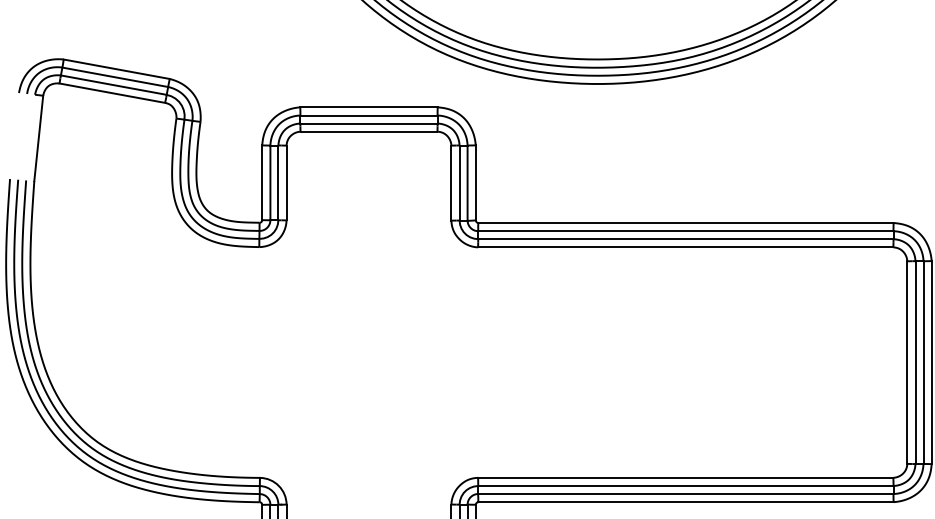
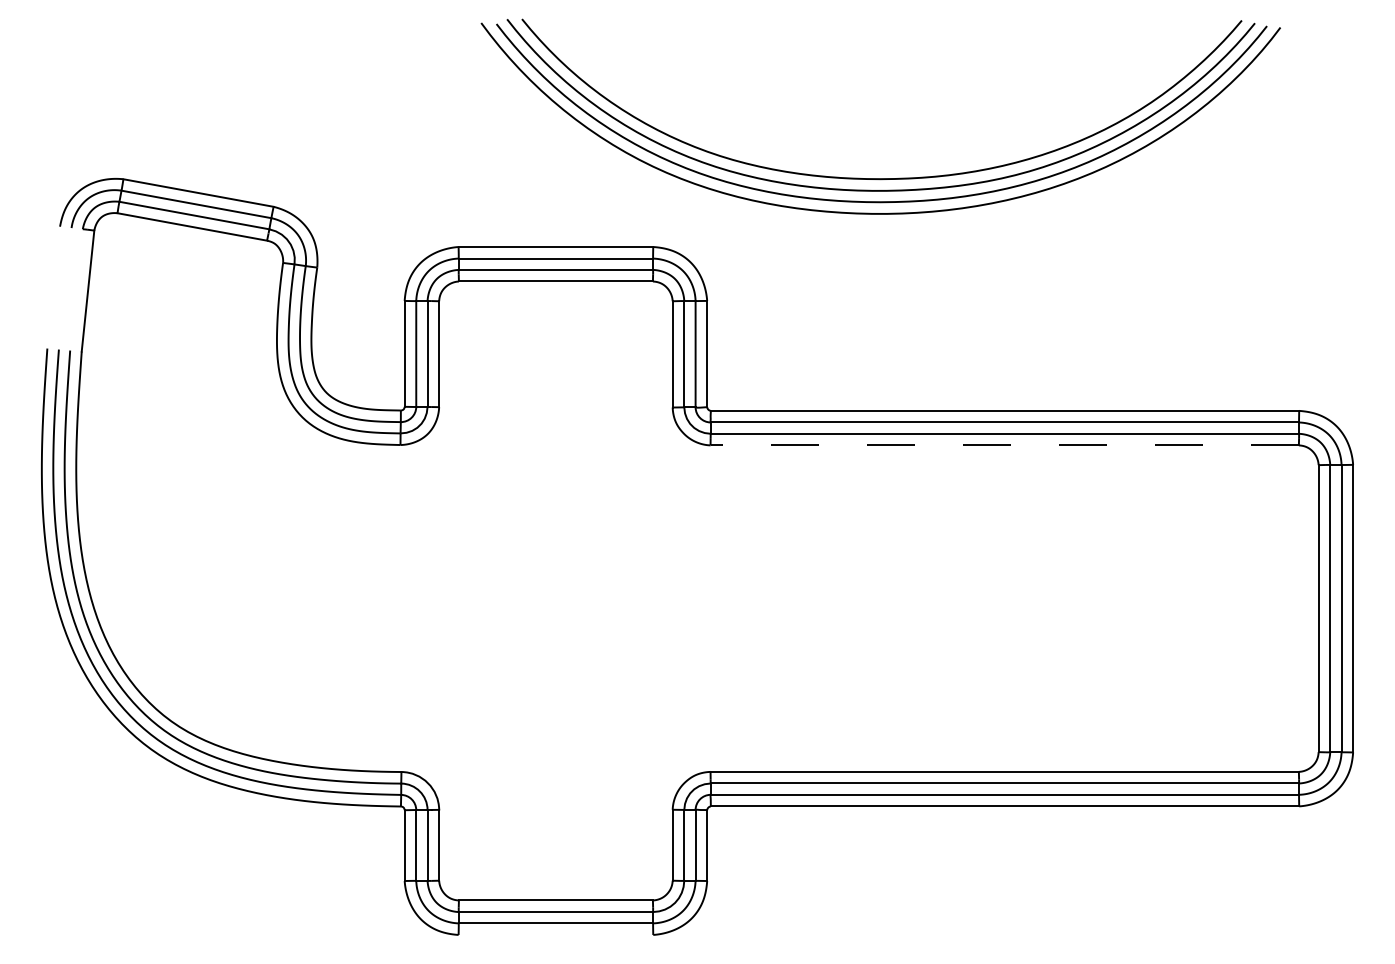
line: (685, 247) -> (1004, 445), solid -> dashed

